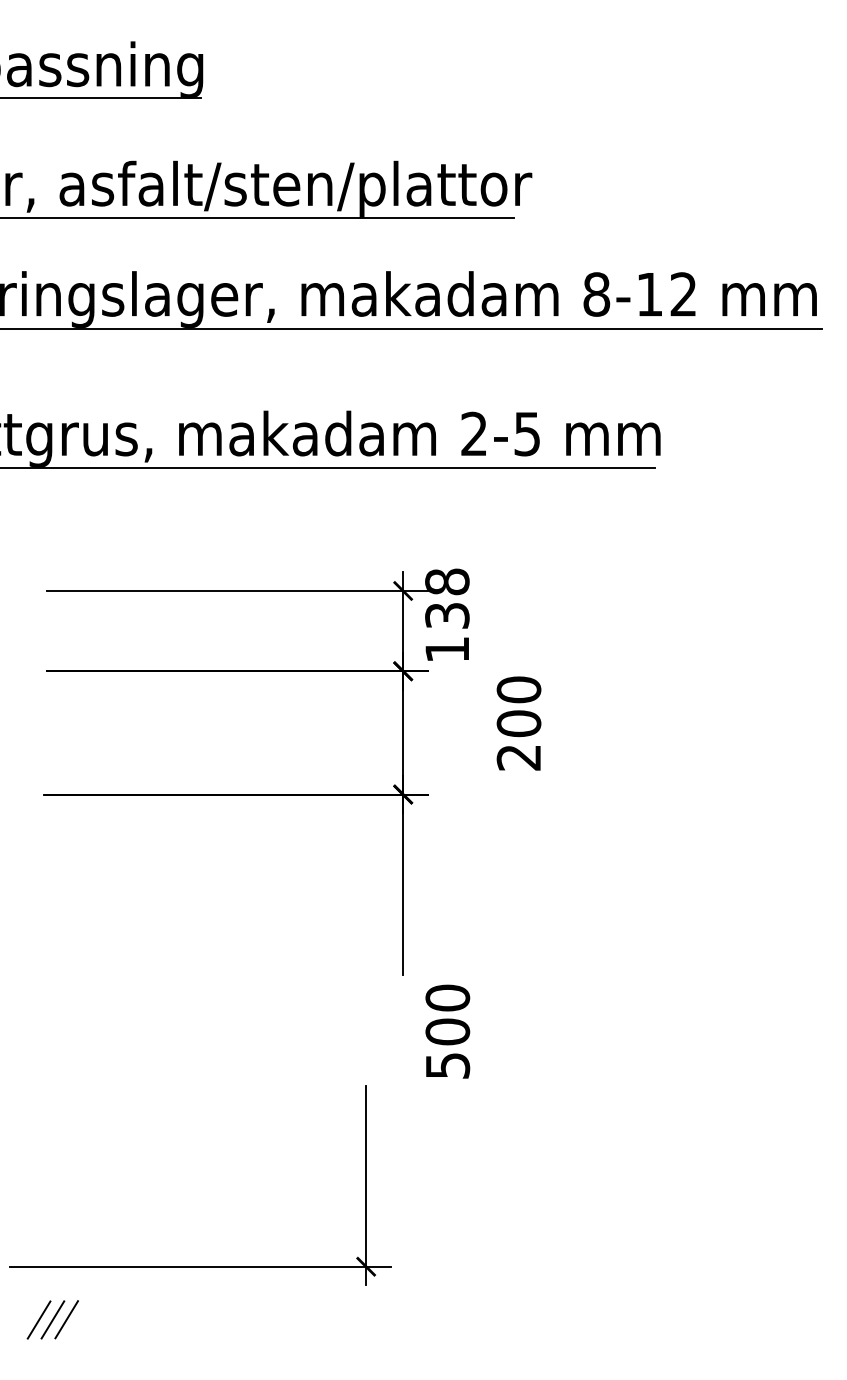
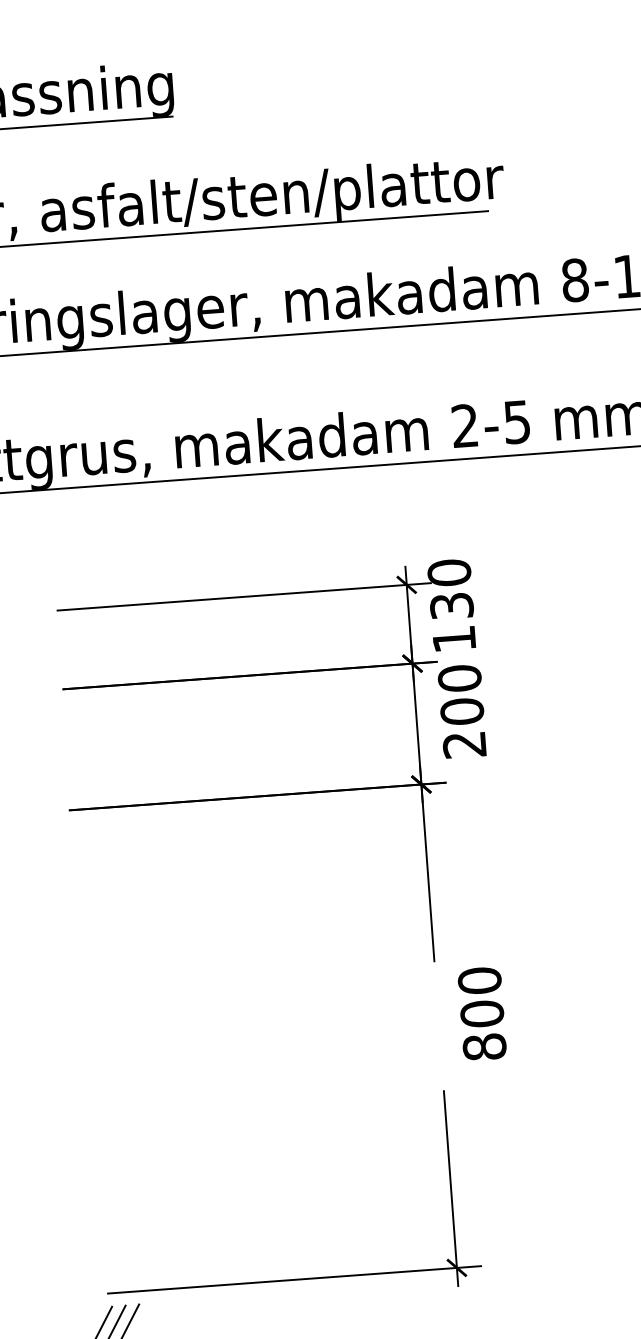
text: (447, 581) -> (449, 572), 138 -> 130
text: (518, 723) -> (461, 711), moved
text: (447, 1065) -> (484, 1046), 500 -> 800
part: (200, 1266) -> (294, 1279), moved

